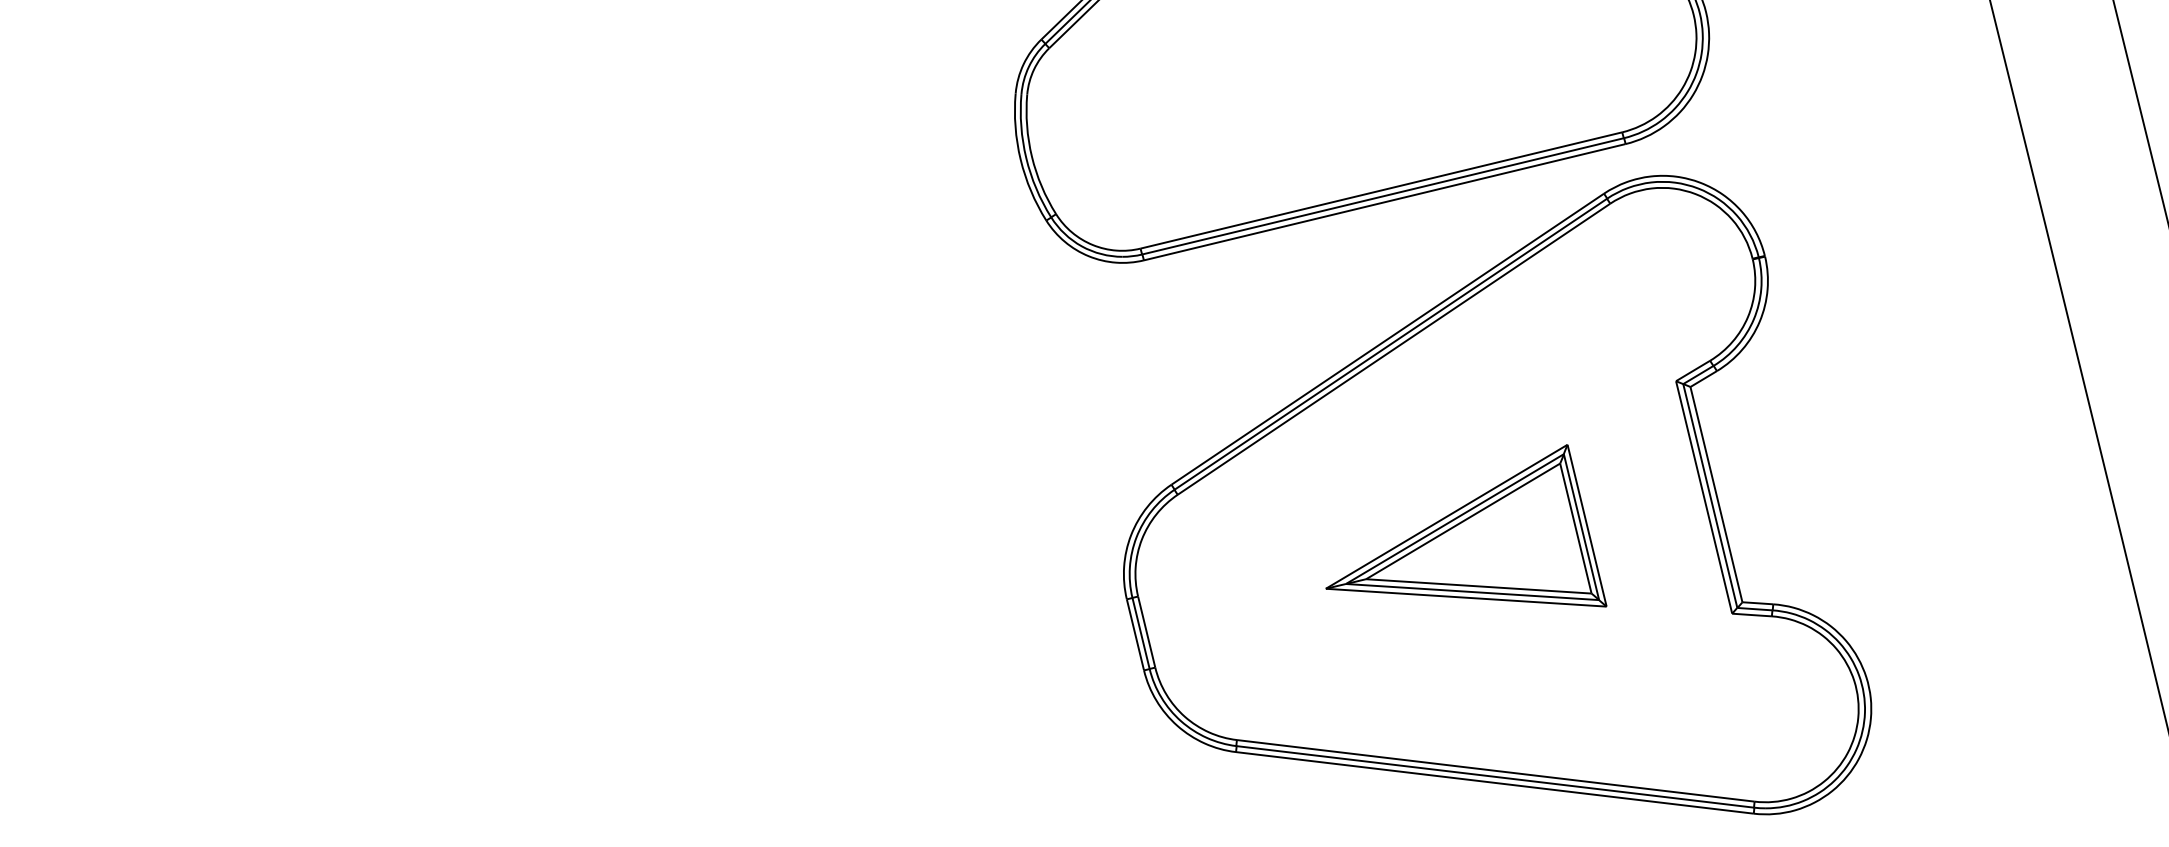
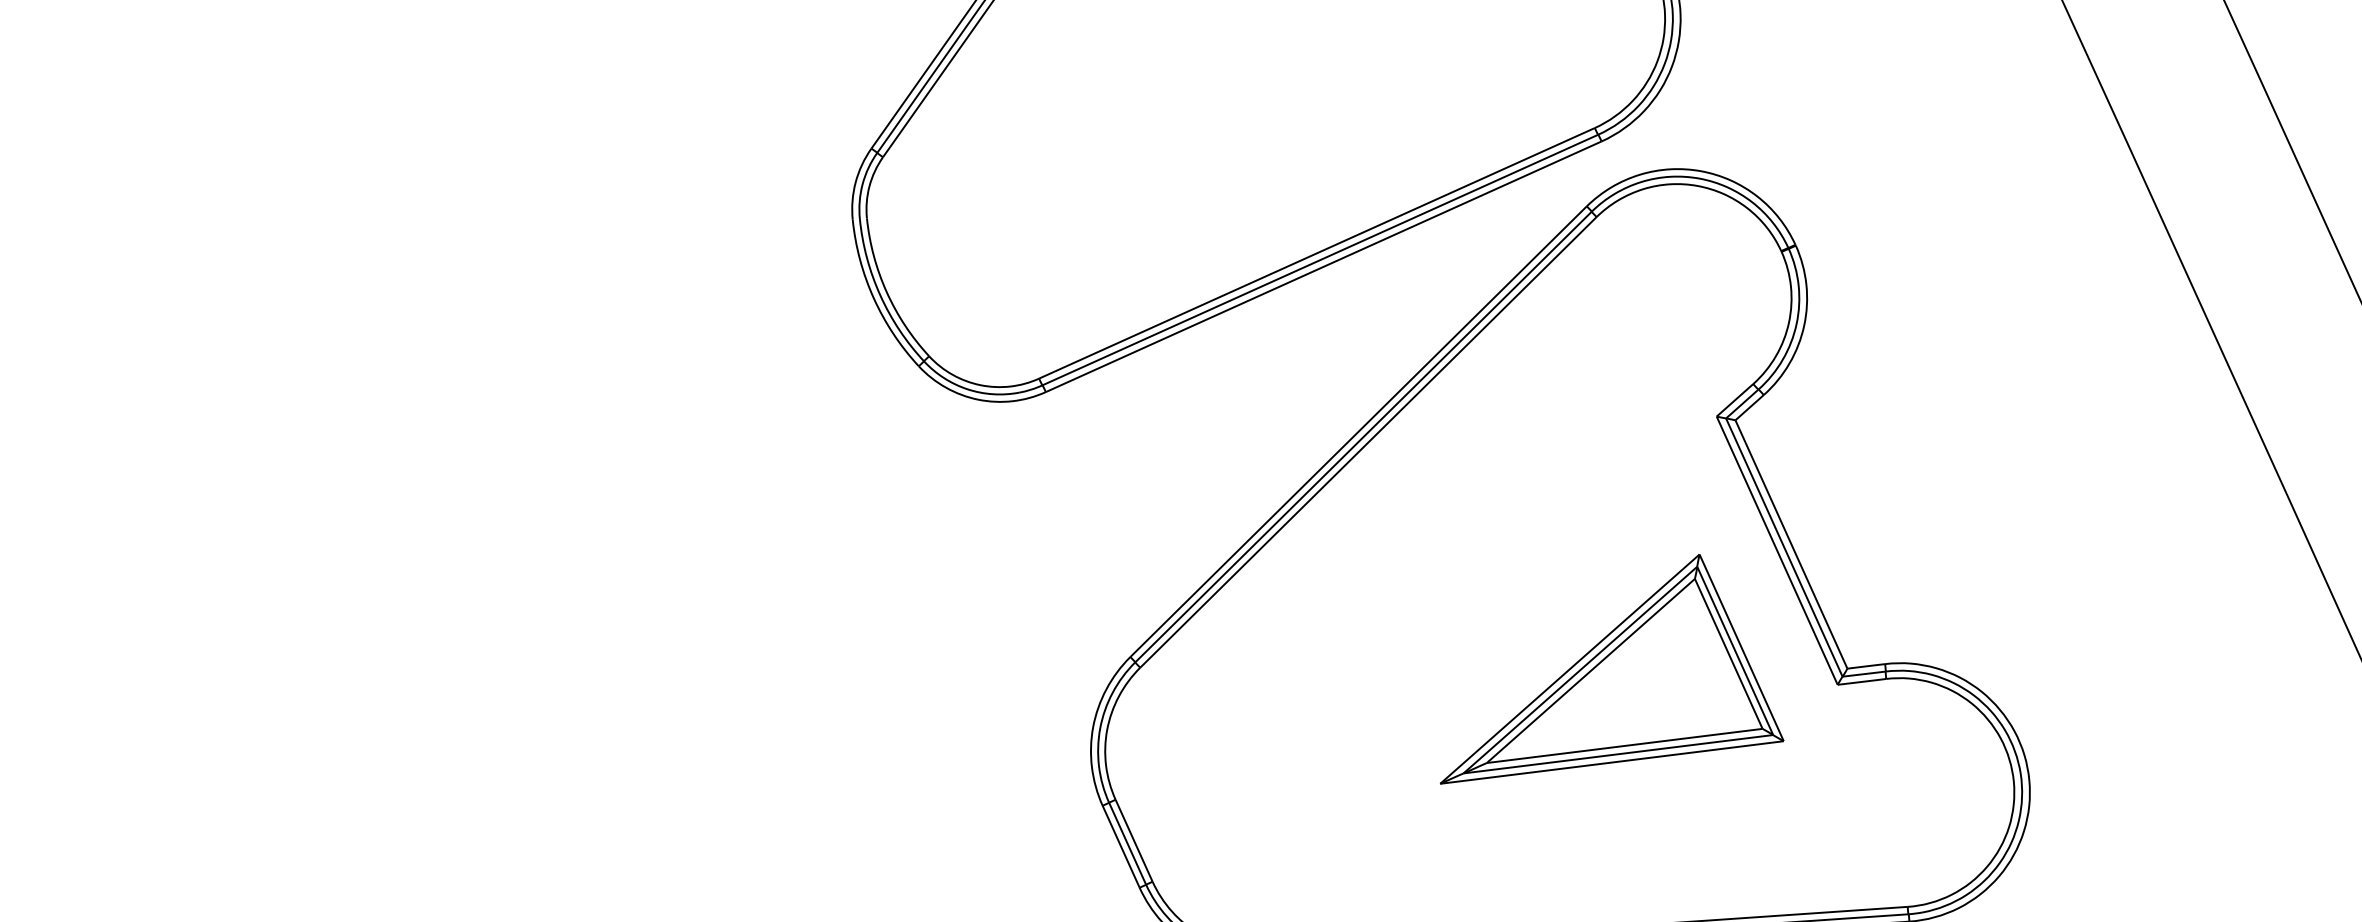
part: (1466, 525) -> (1595, 675), moved

